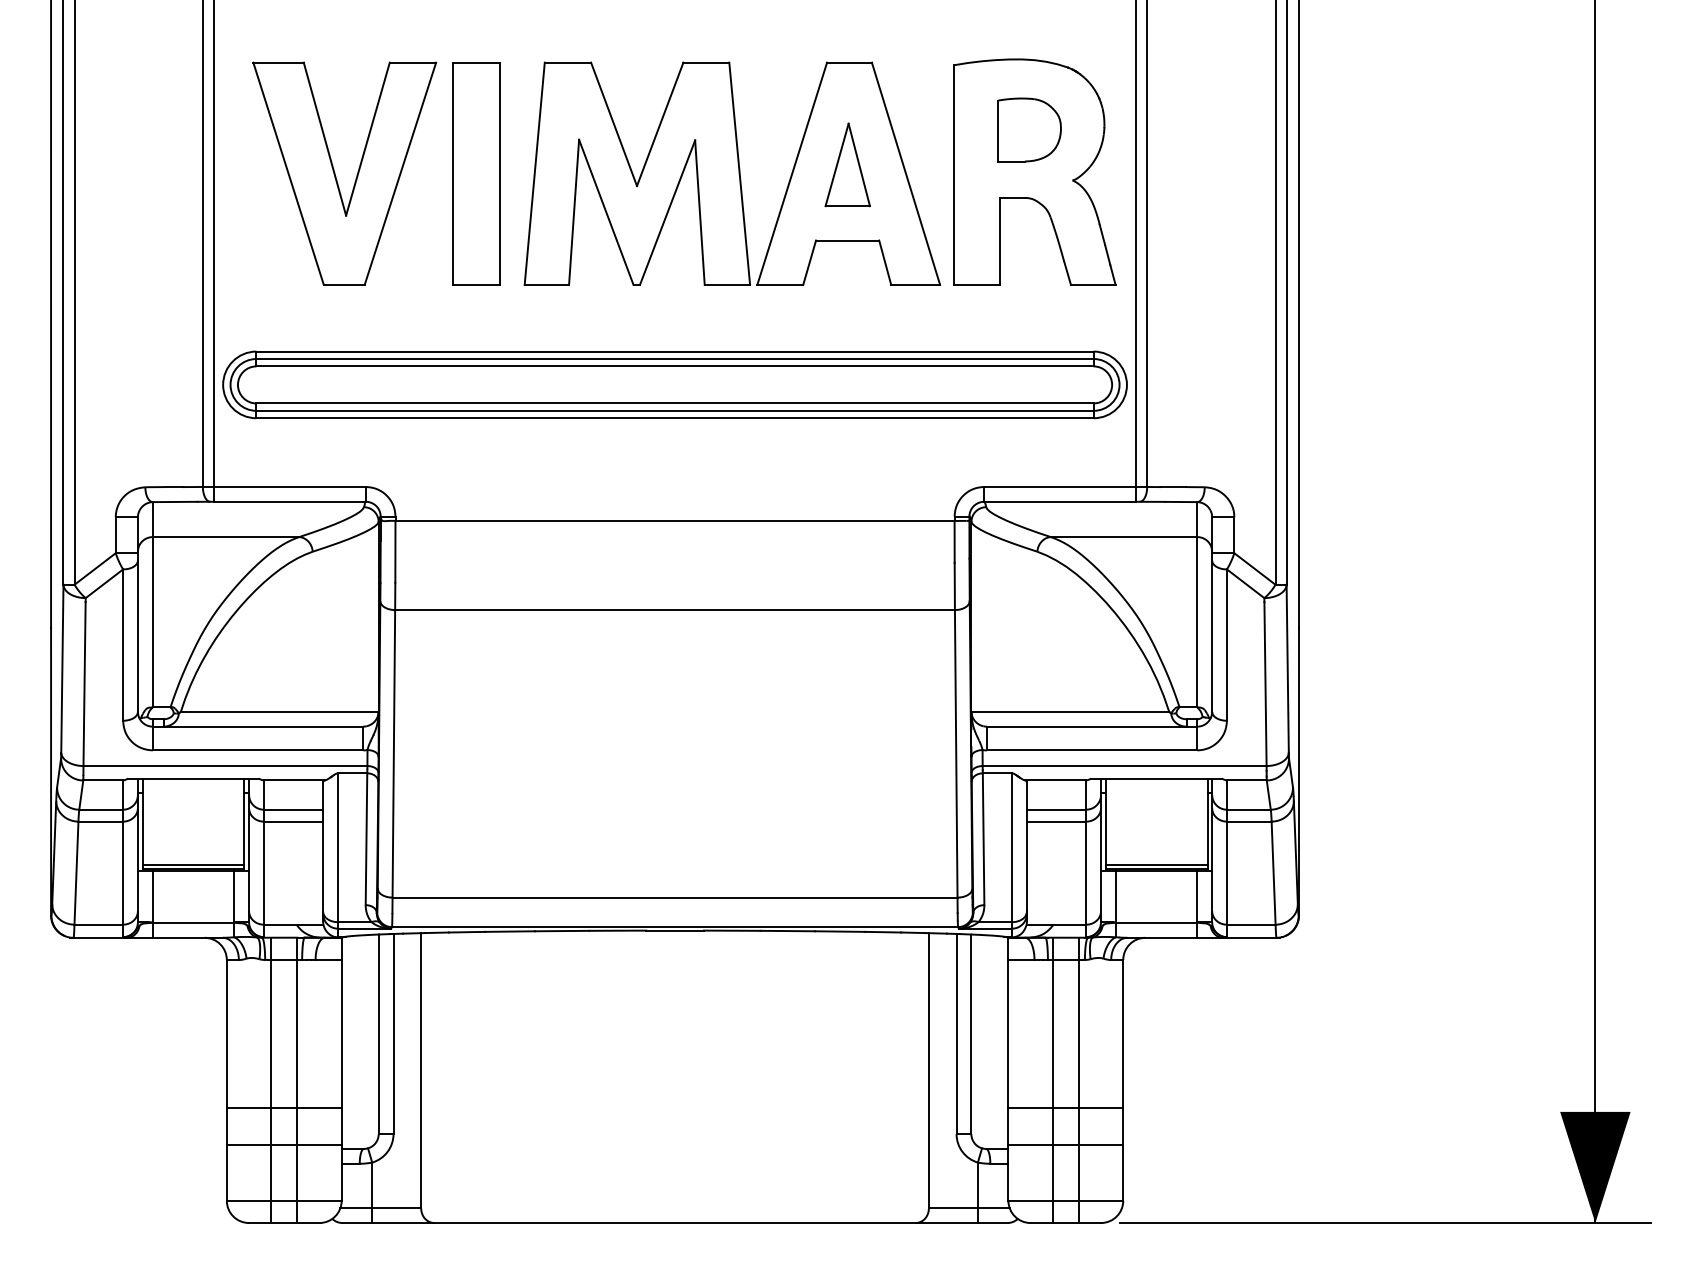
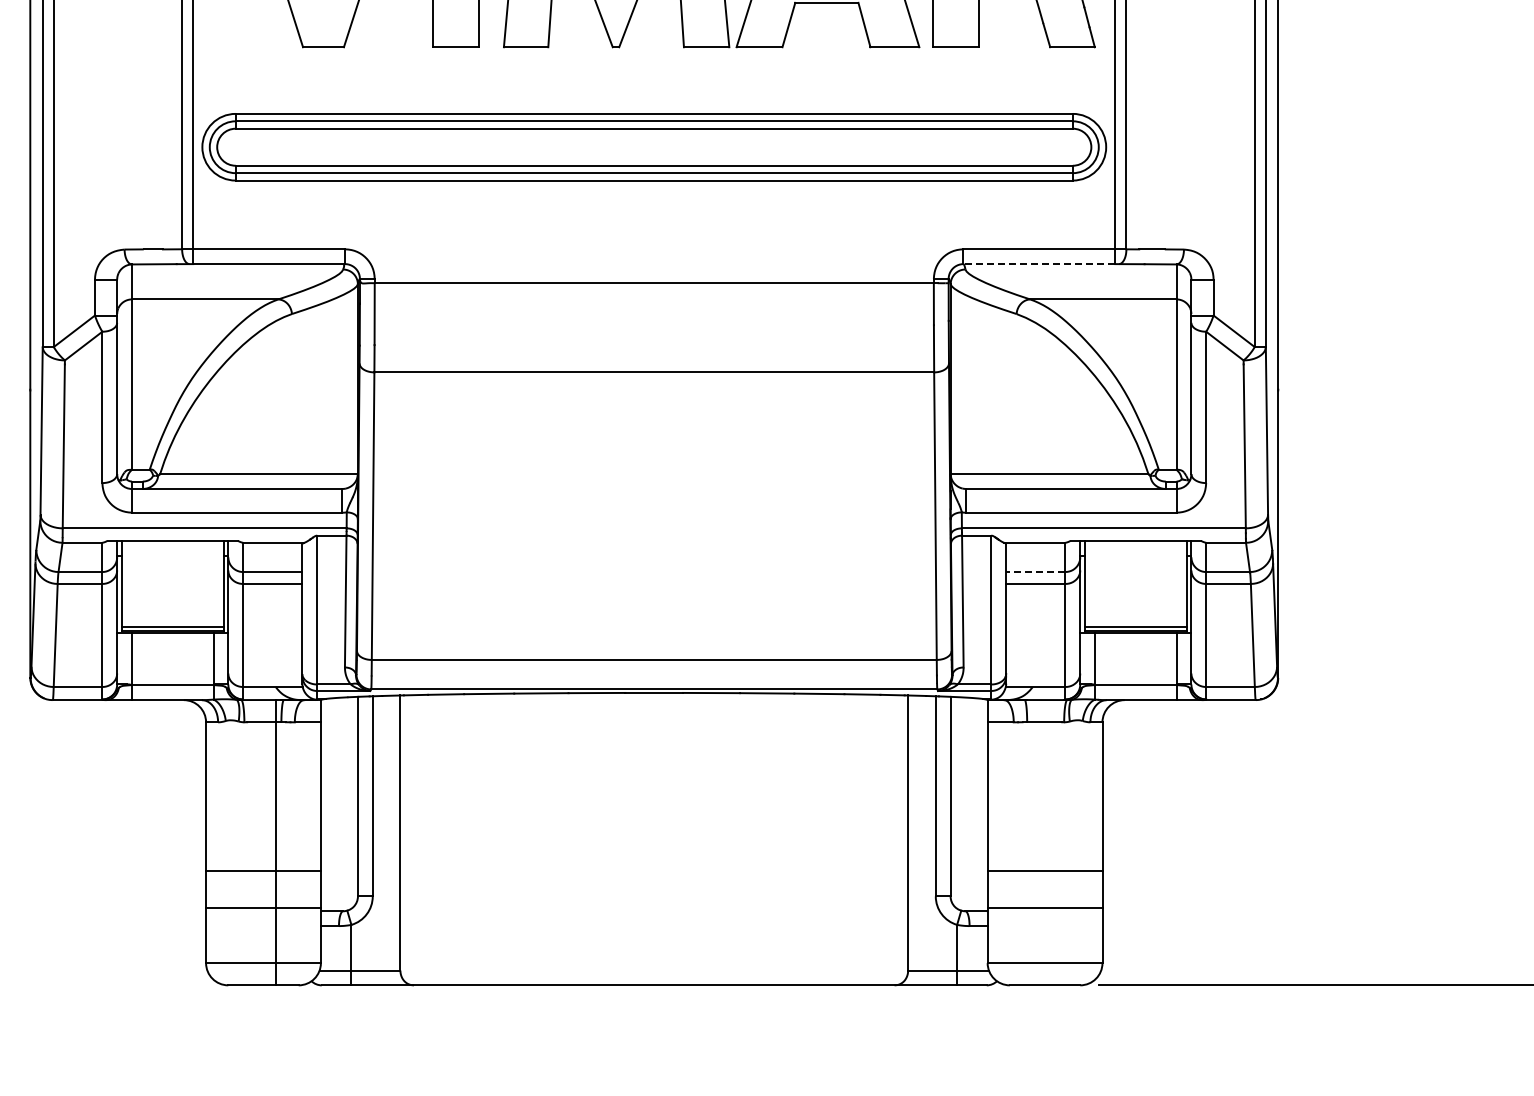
line: (1060, 501) -> (1039, 263), solid -> dashed
line: (1056, 809) -> (1035, 571), solid -> dashed
line: (271, 1080) -> (250, 842), removed
line: (1052, 1080) -> (1031, 842), removed
line: (1078, 1080) -> (1057, 842), removed

